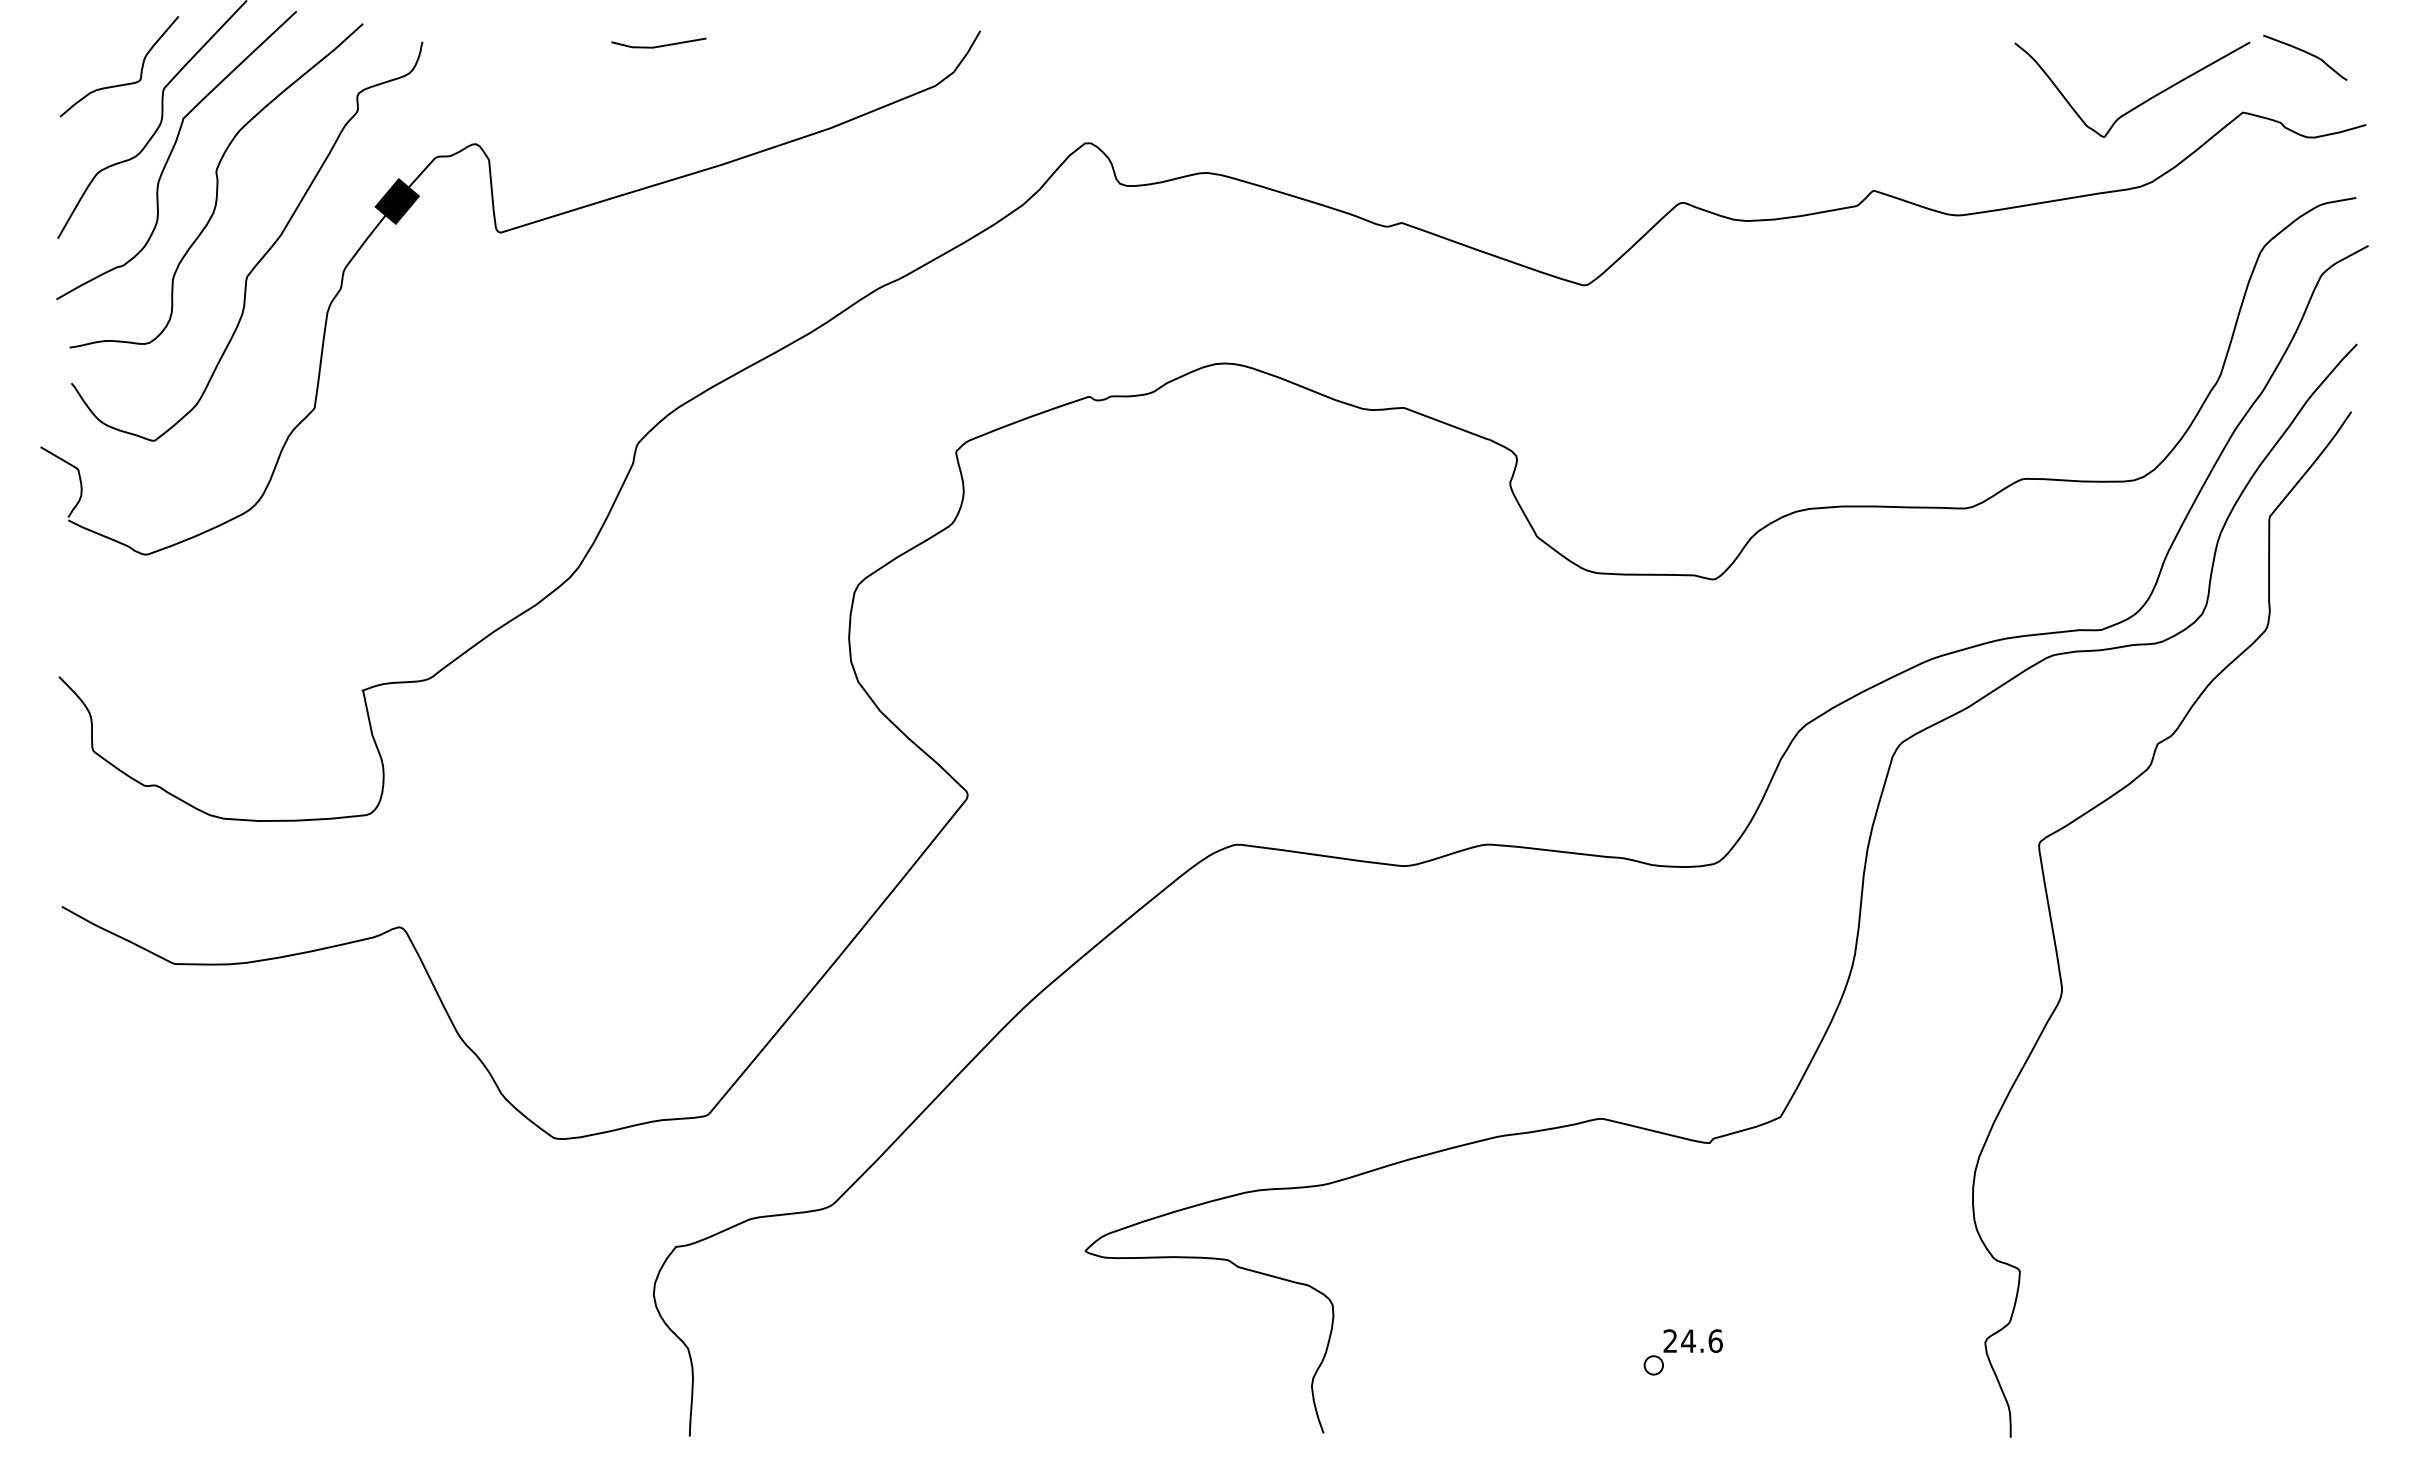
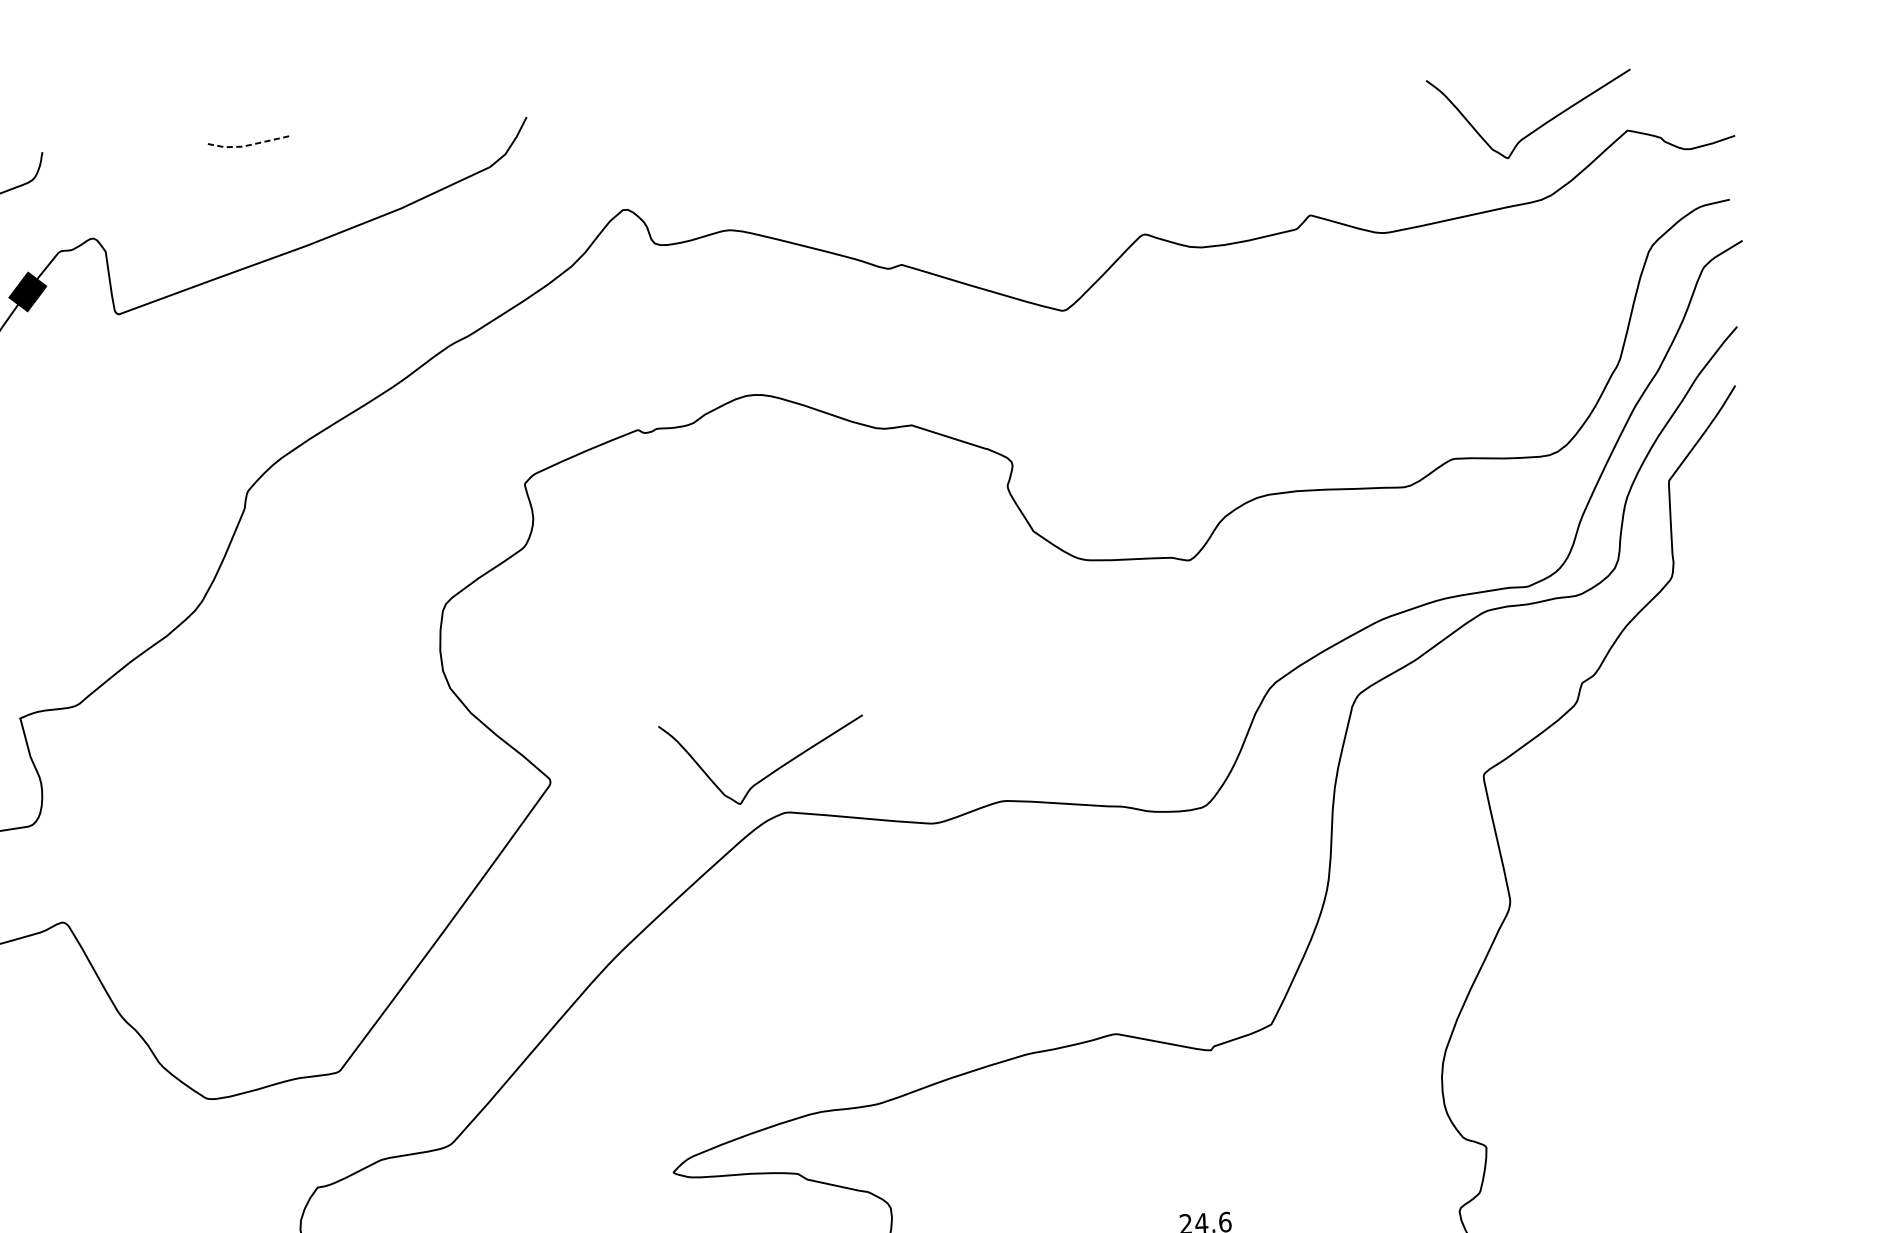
line: (657, 46) -> (246, 145), solid -> dashed
curve: (2306, 53) -> (1680, 76), removed
curve: (1220, 798) -> (770, 773), added

